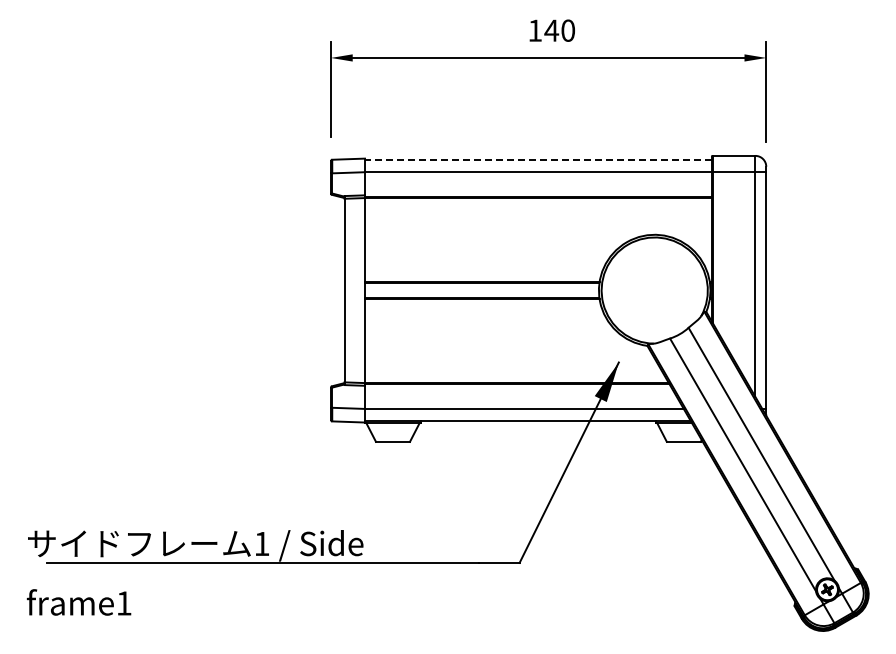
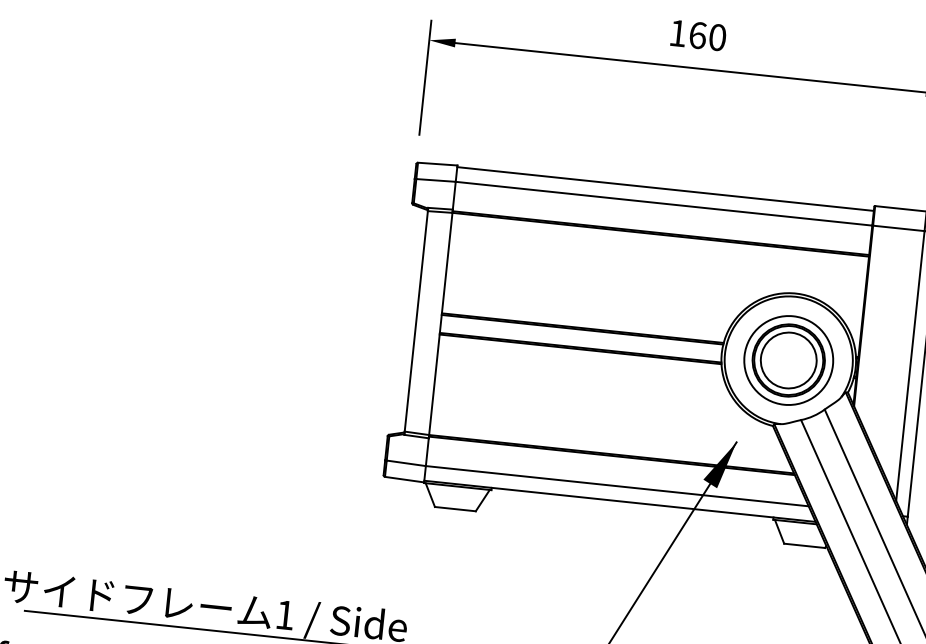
text: (551, 30) -> (697, 35), 140 -> 160
line: (537, 159) -> (664, 188), dashed -> solid
part: (654, 290) -> (788, 360), added

